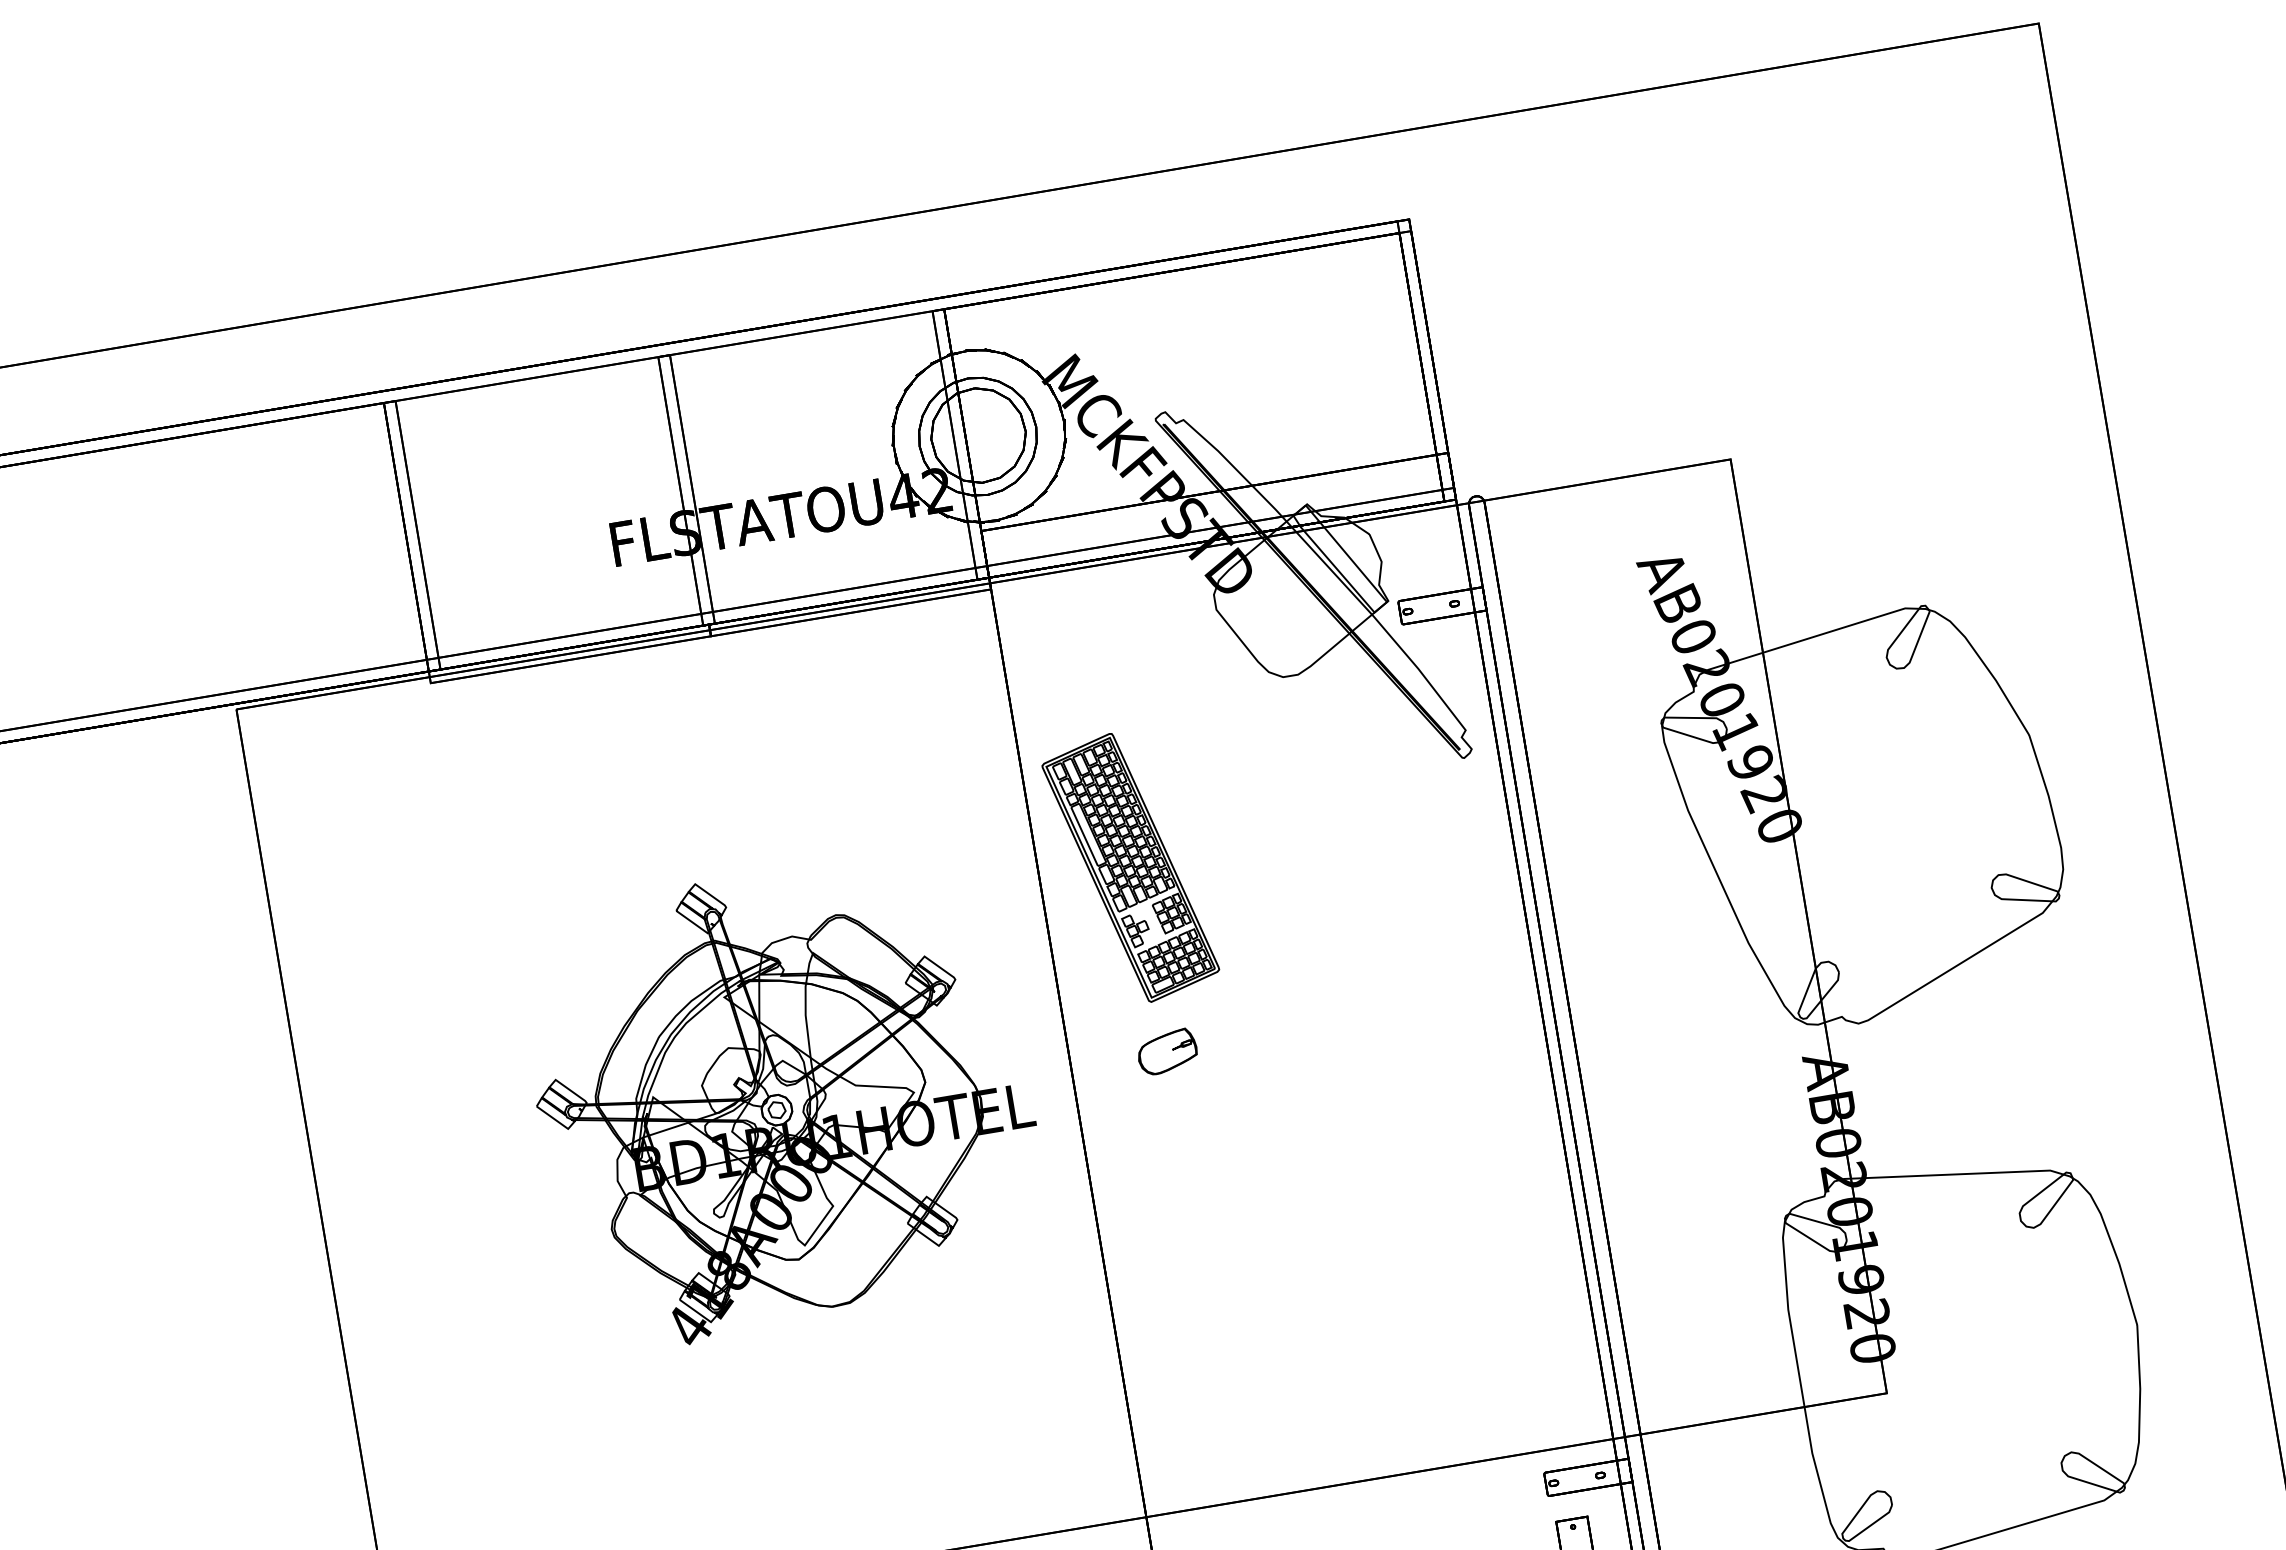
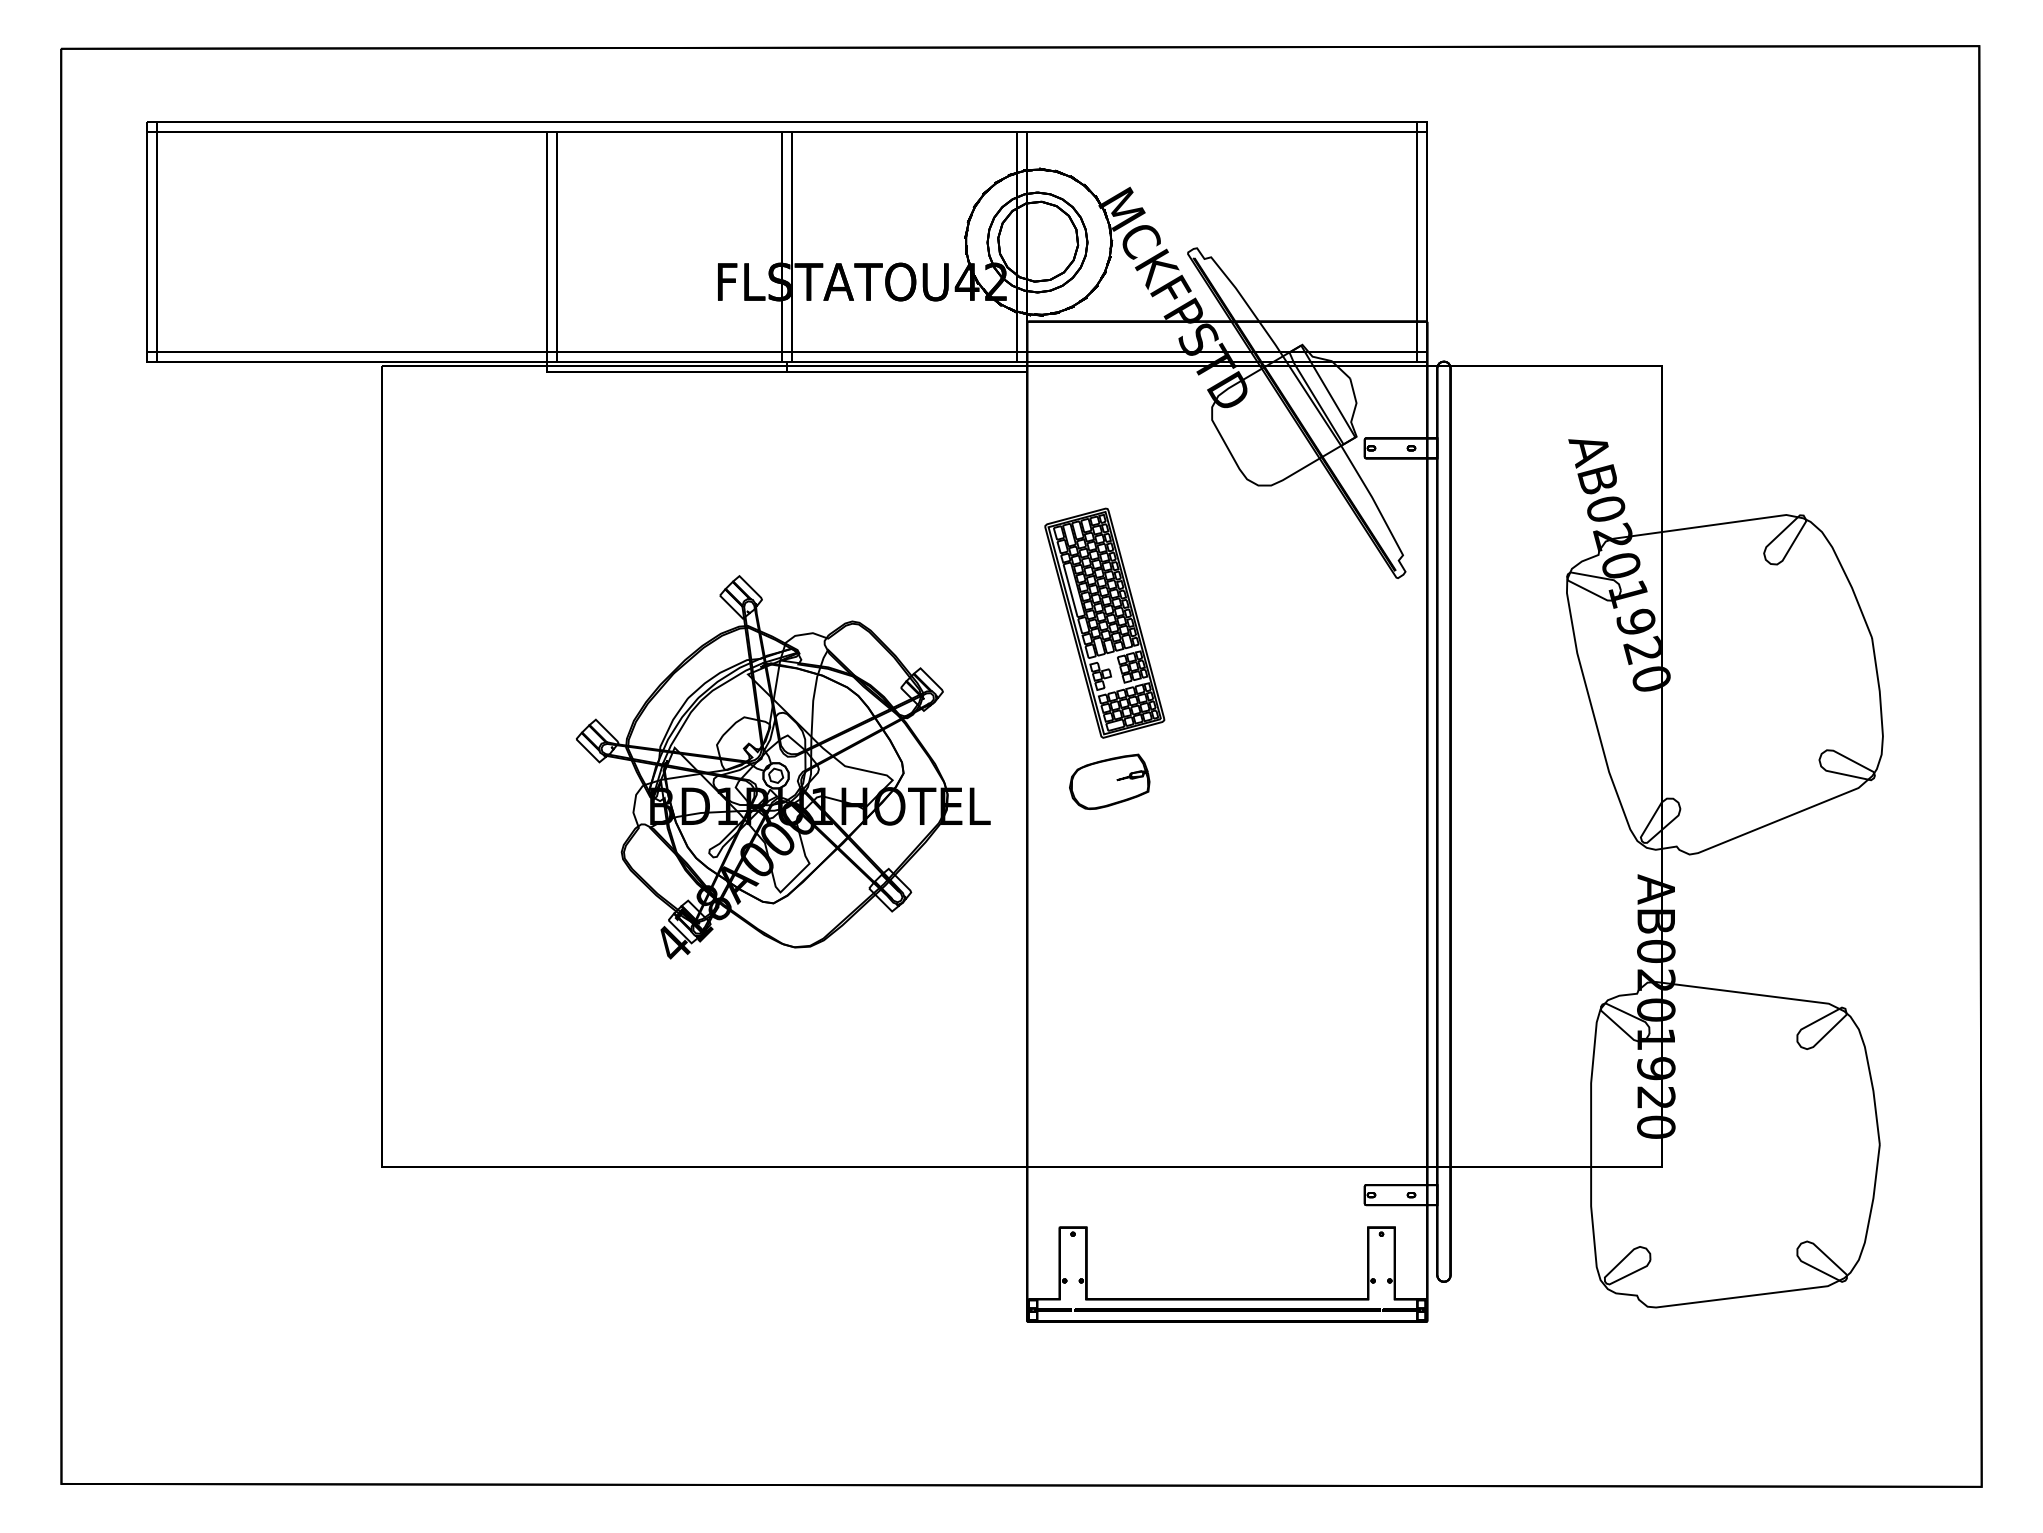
part: (1167, 1051) -> (1109, 781), size x1.6

